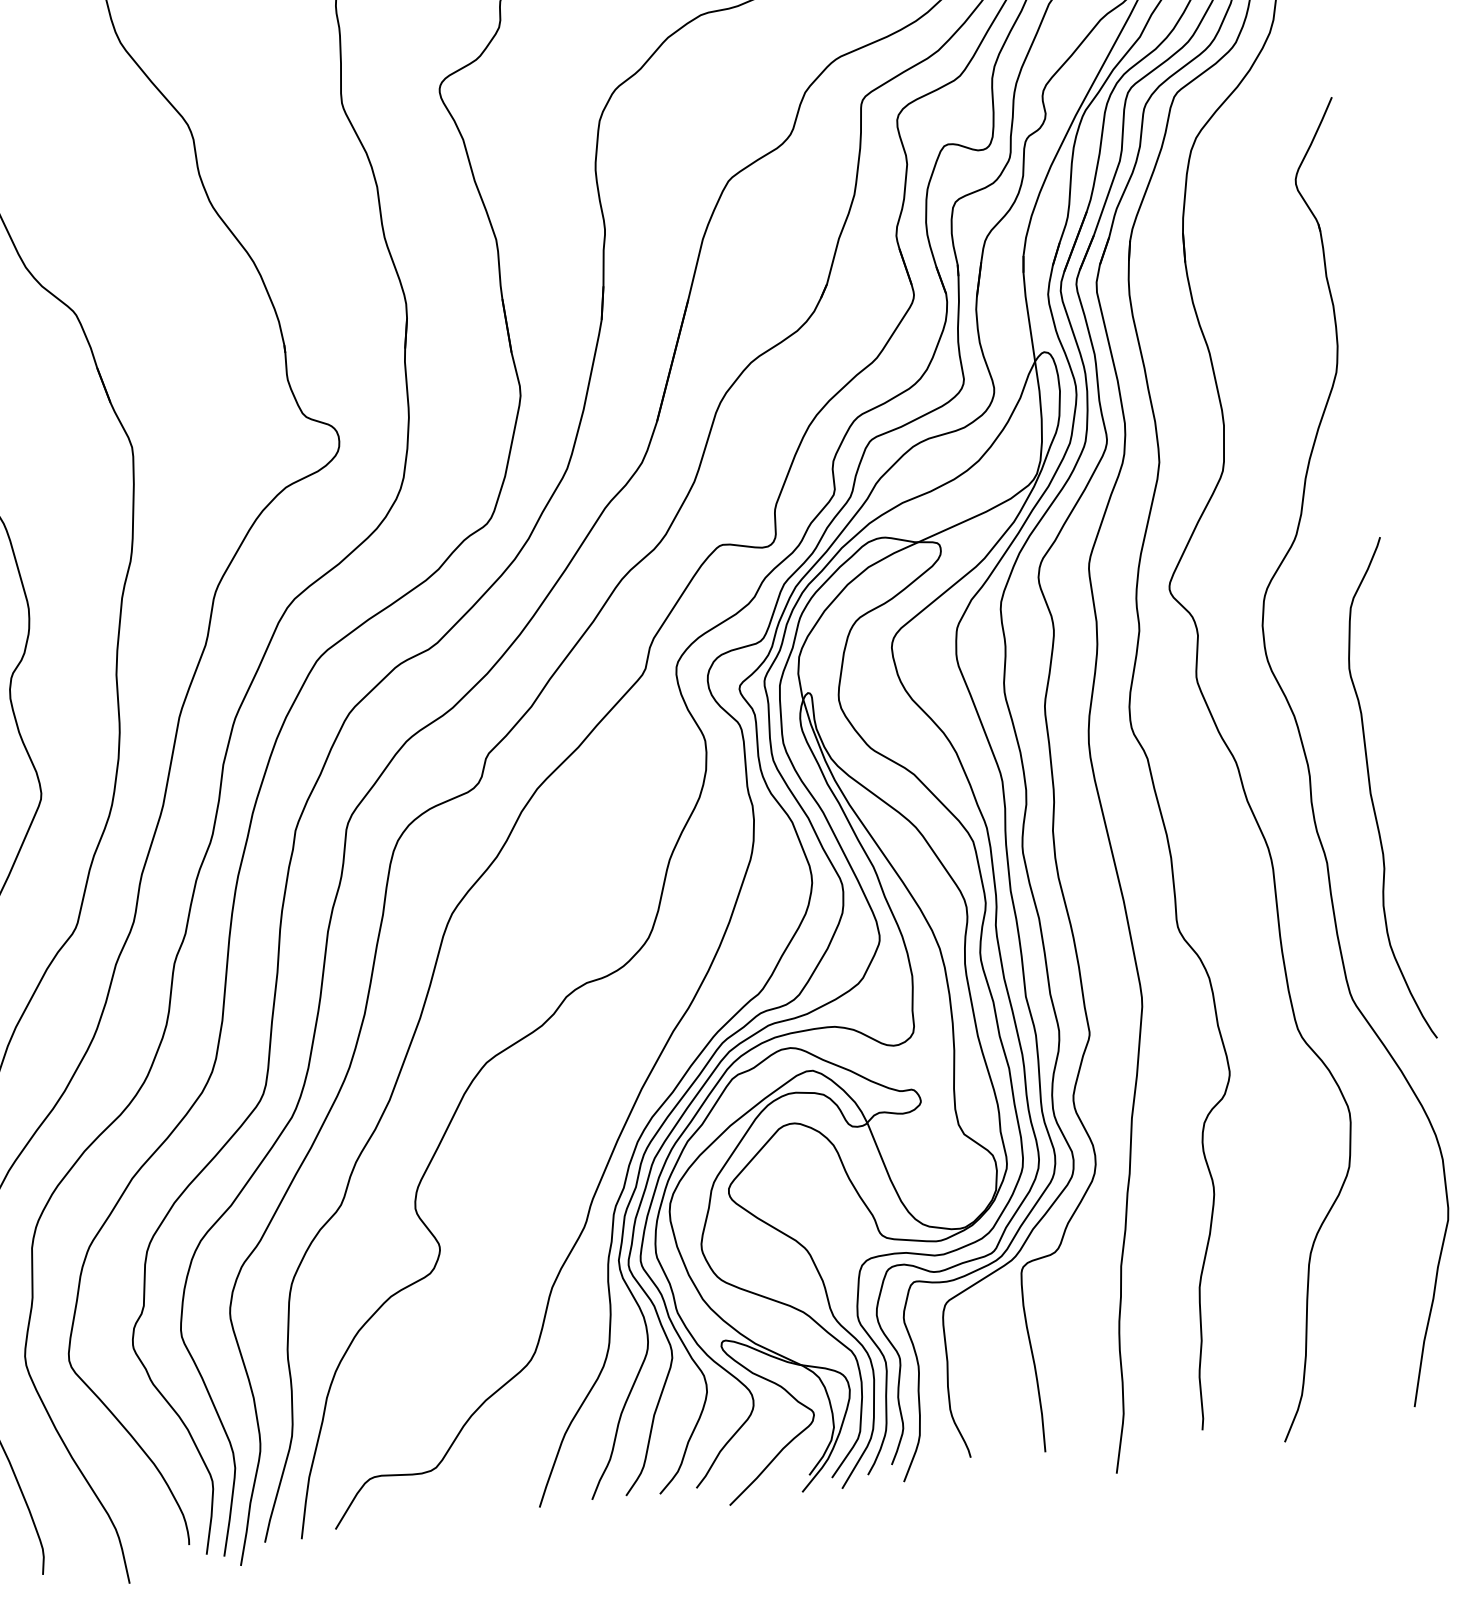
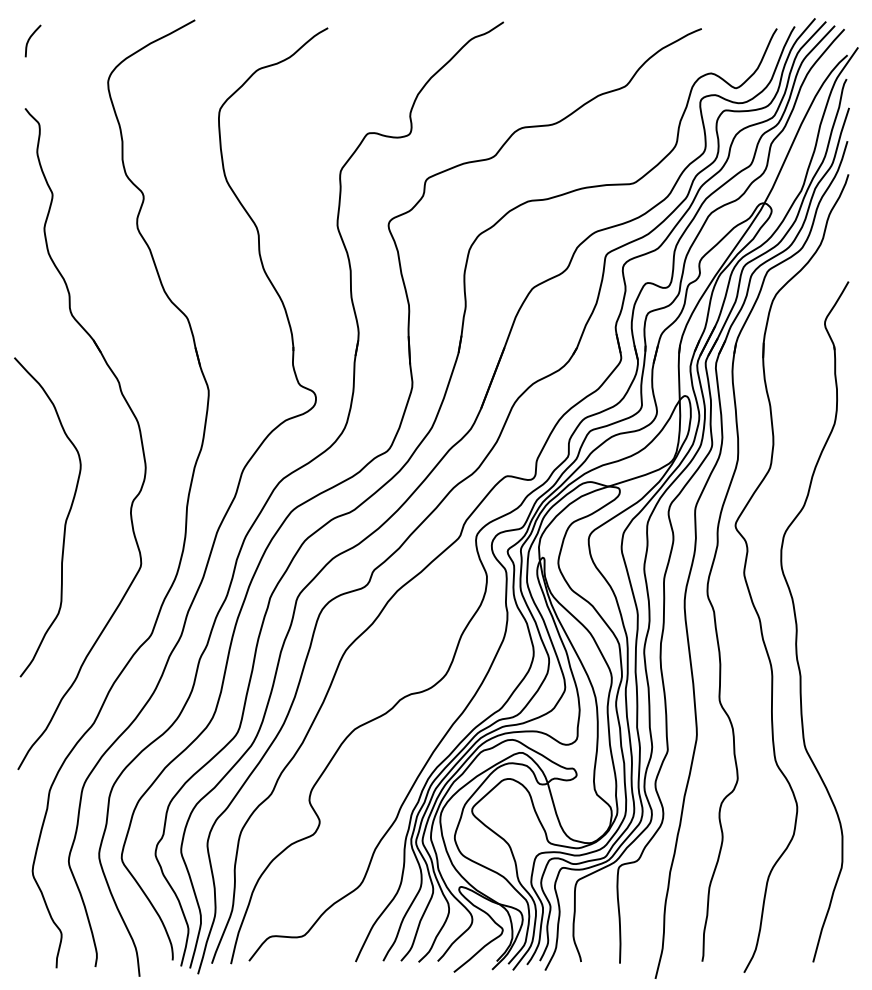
curve: (1373, 795) -> (828, 644), removed

